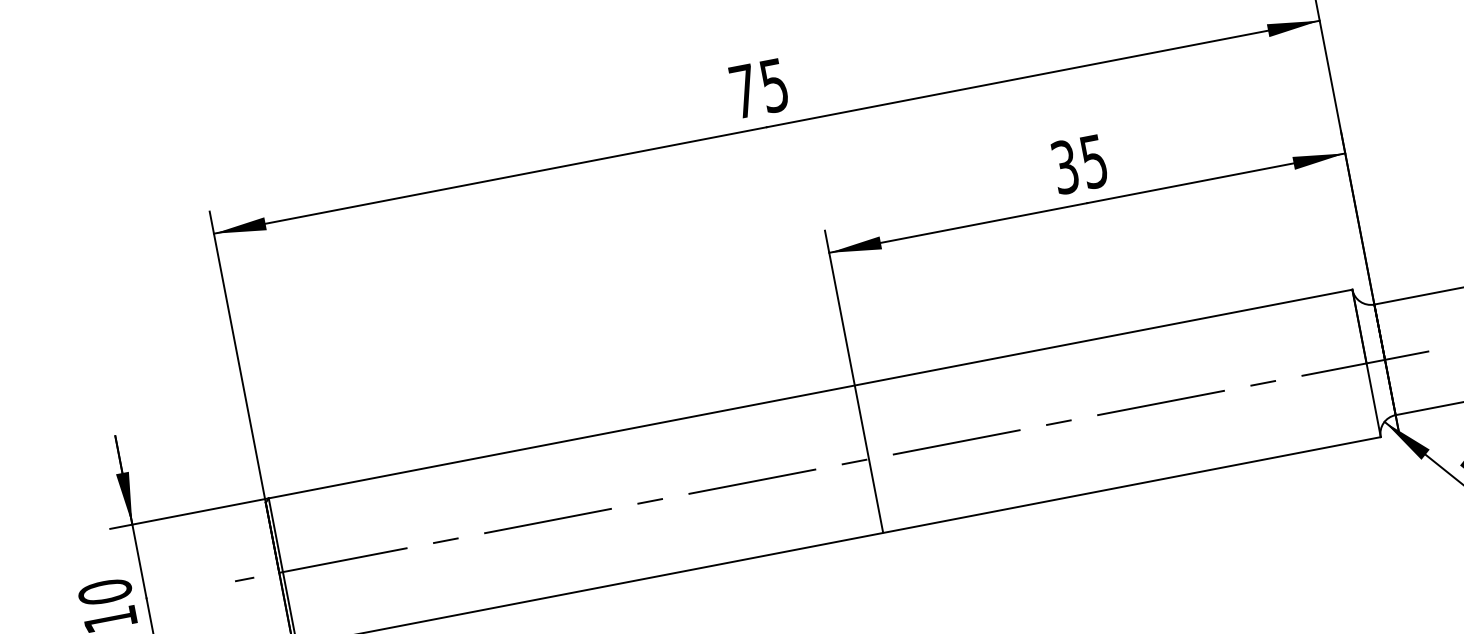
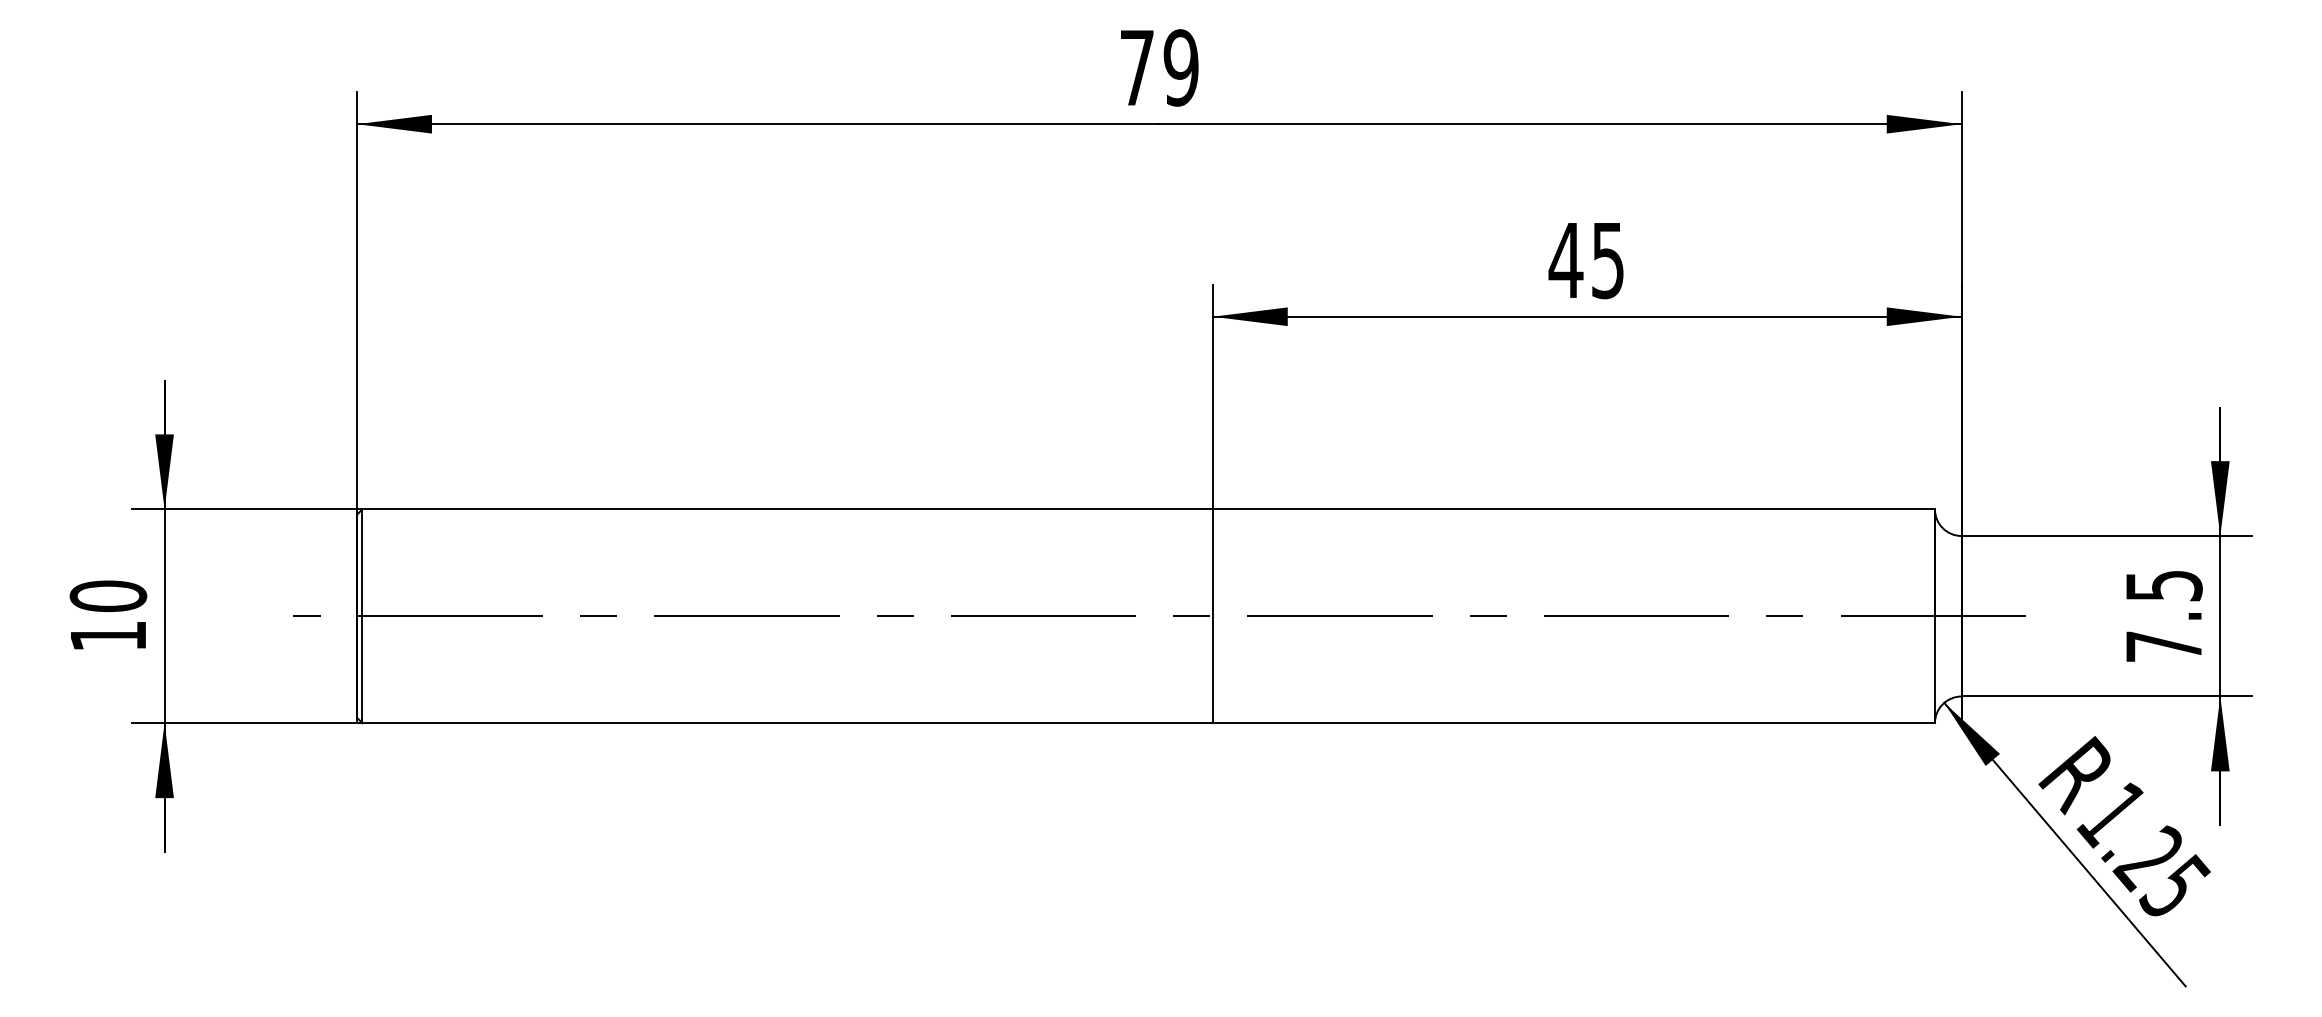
text: (773, 85) -> (1180, 67), 75 -> 79
text: (1064, 167) -> (1565, 260), 35 -> 45

